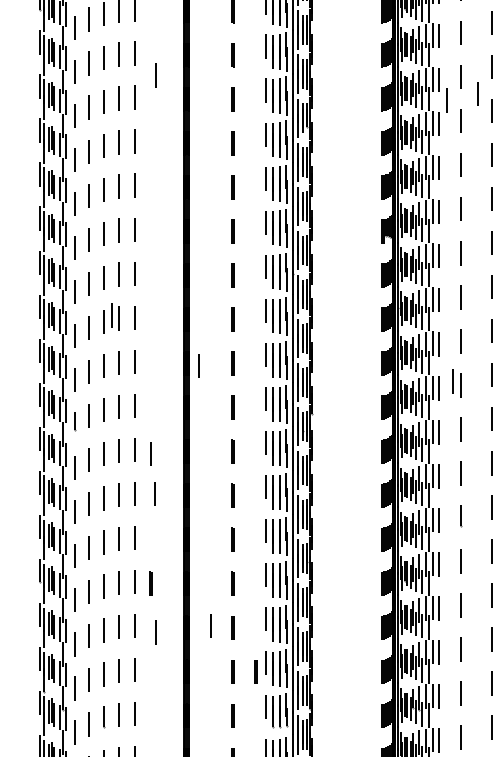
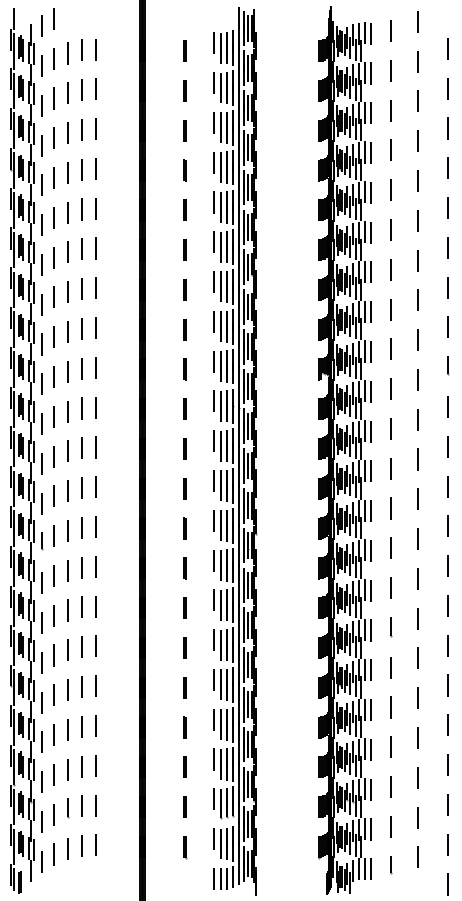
line: (155, 75) -> (114, 228), removed
line: (477, 93) -> (405, 244), removed
line: (446, 99) -> (377, 250), removed
line: (111, 314) -> (74, 444), removed
line: (198, 365) -> (153, 490), removed
line: (451, 380) -> (382, 504), removed
line: (150, 454) -> (110, 570), removed
line: (154, 493) -> (113, 606), removed
line: (150, 583) -> (110, 687), removed
line: (210, 625) -> (164, 725), removed
line: (155, 632) -> (114, 731), removed
line: (256, 670) -> (205, 766), removed

